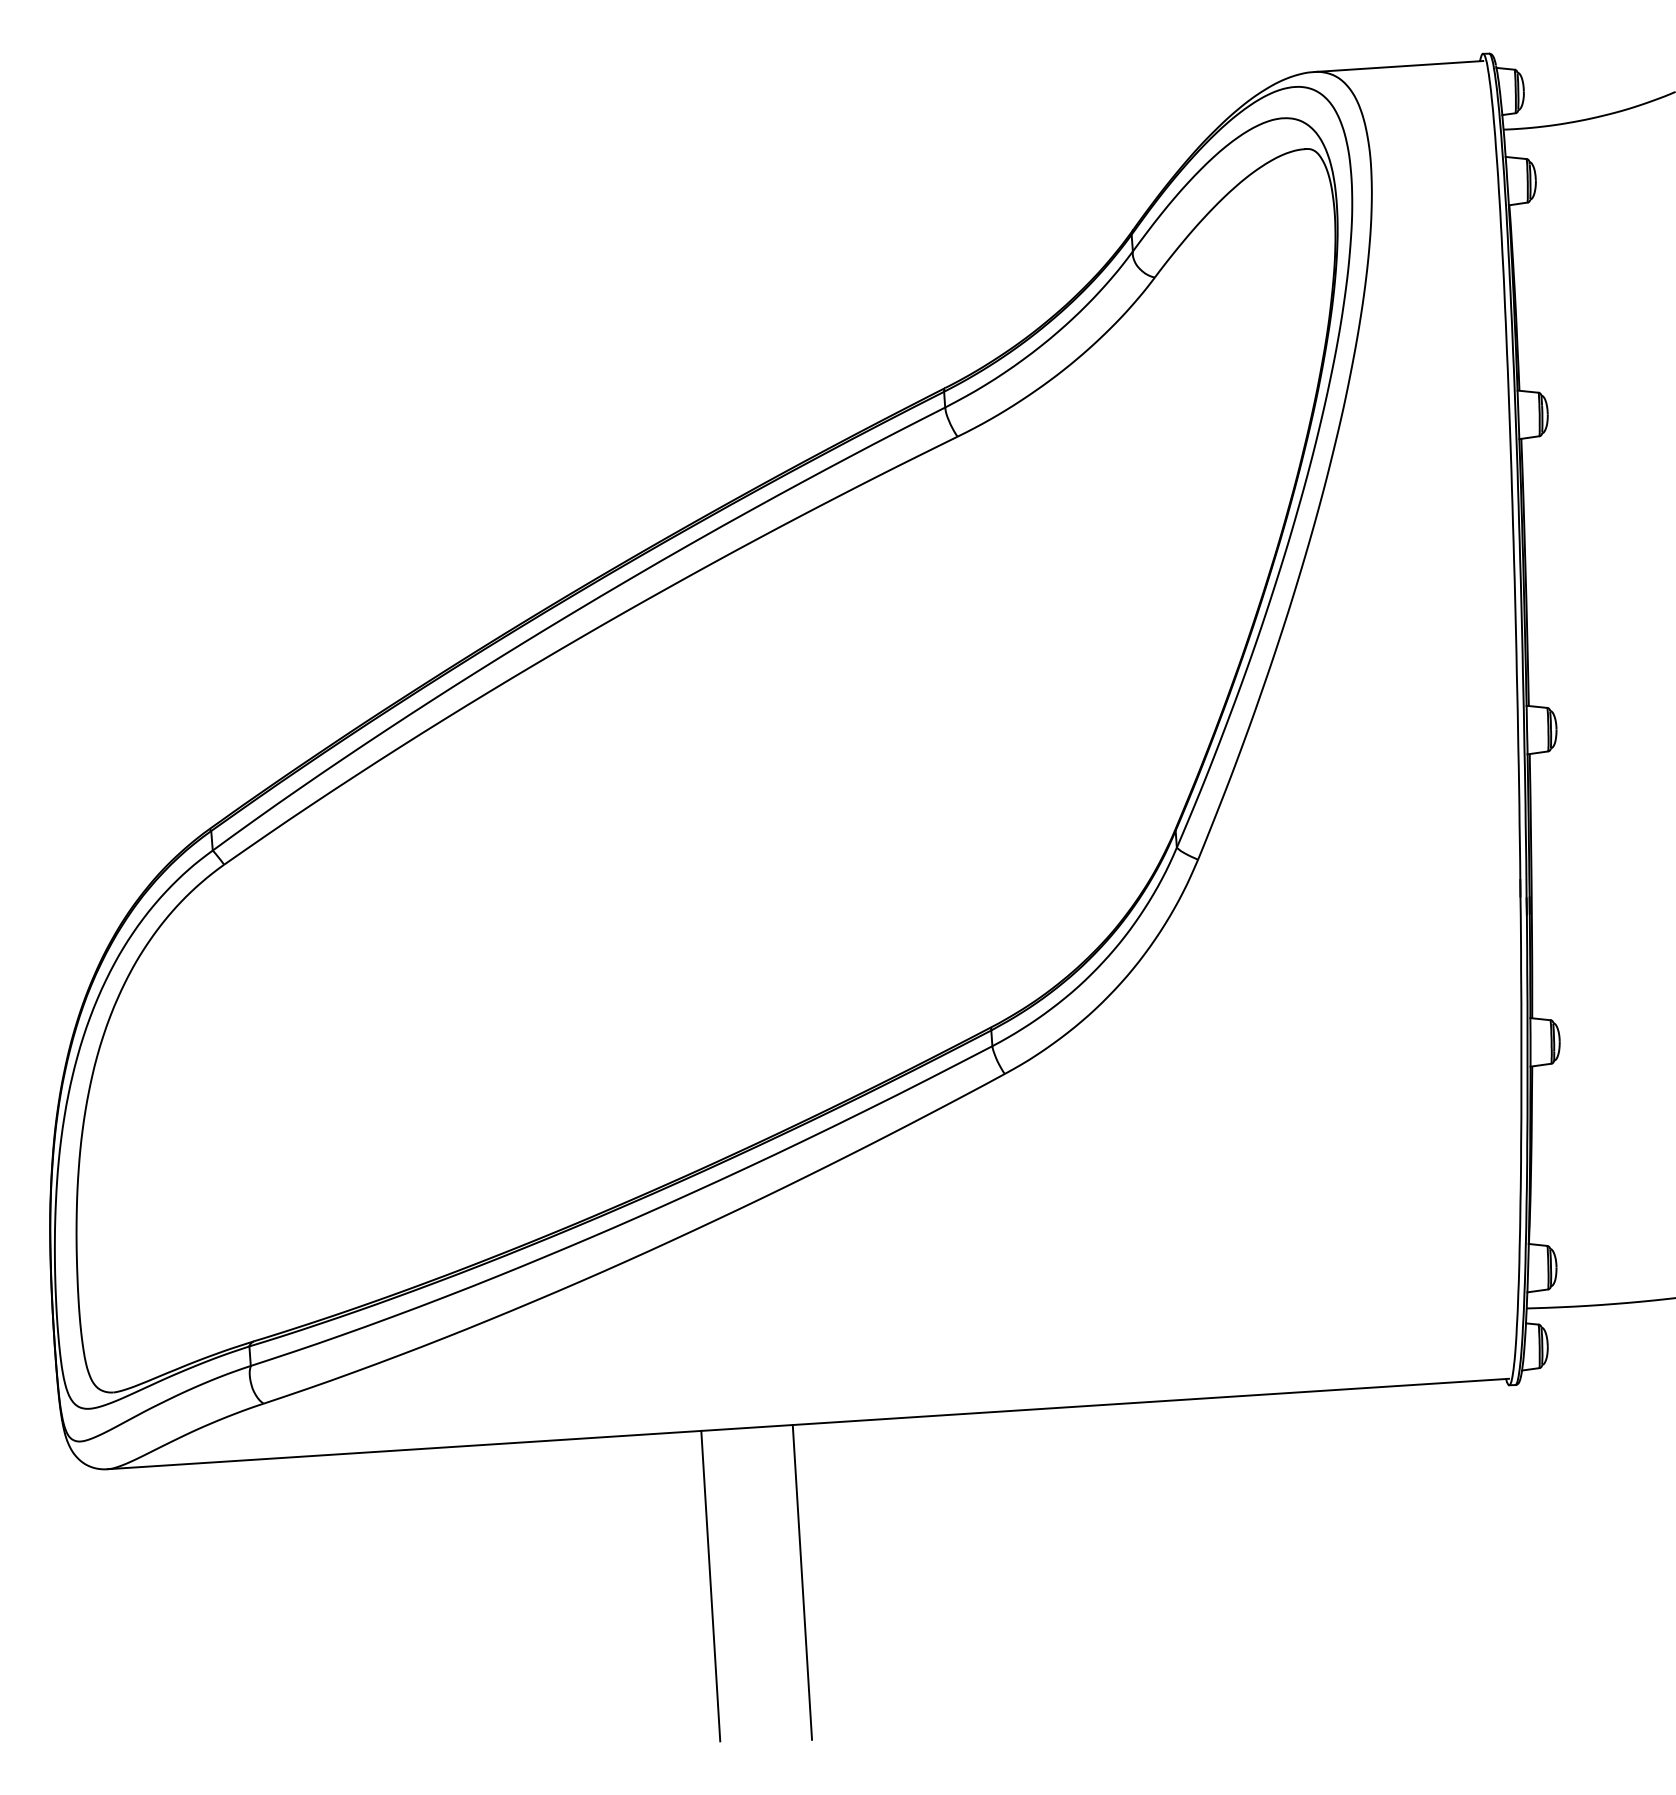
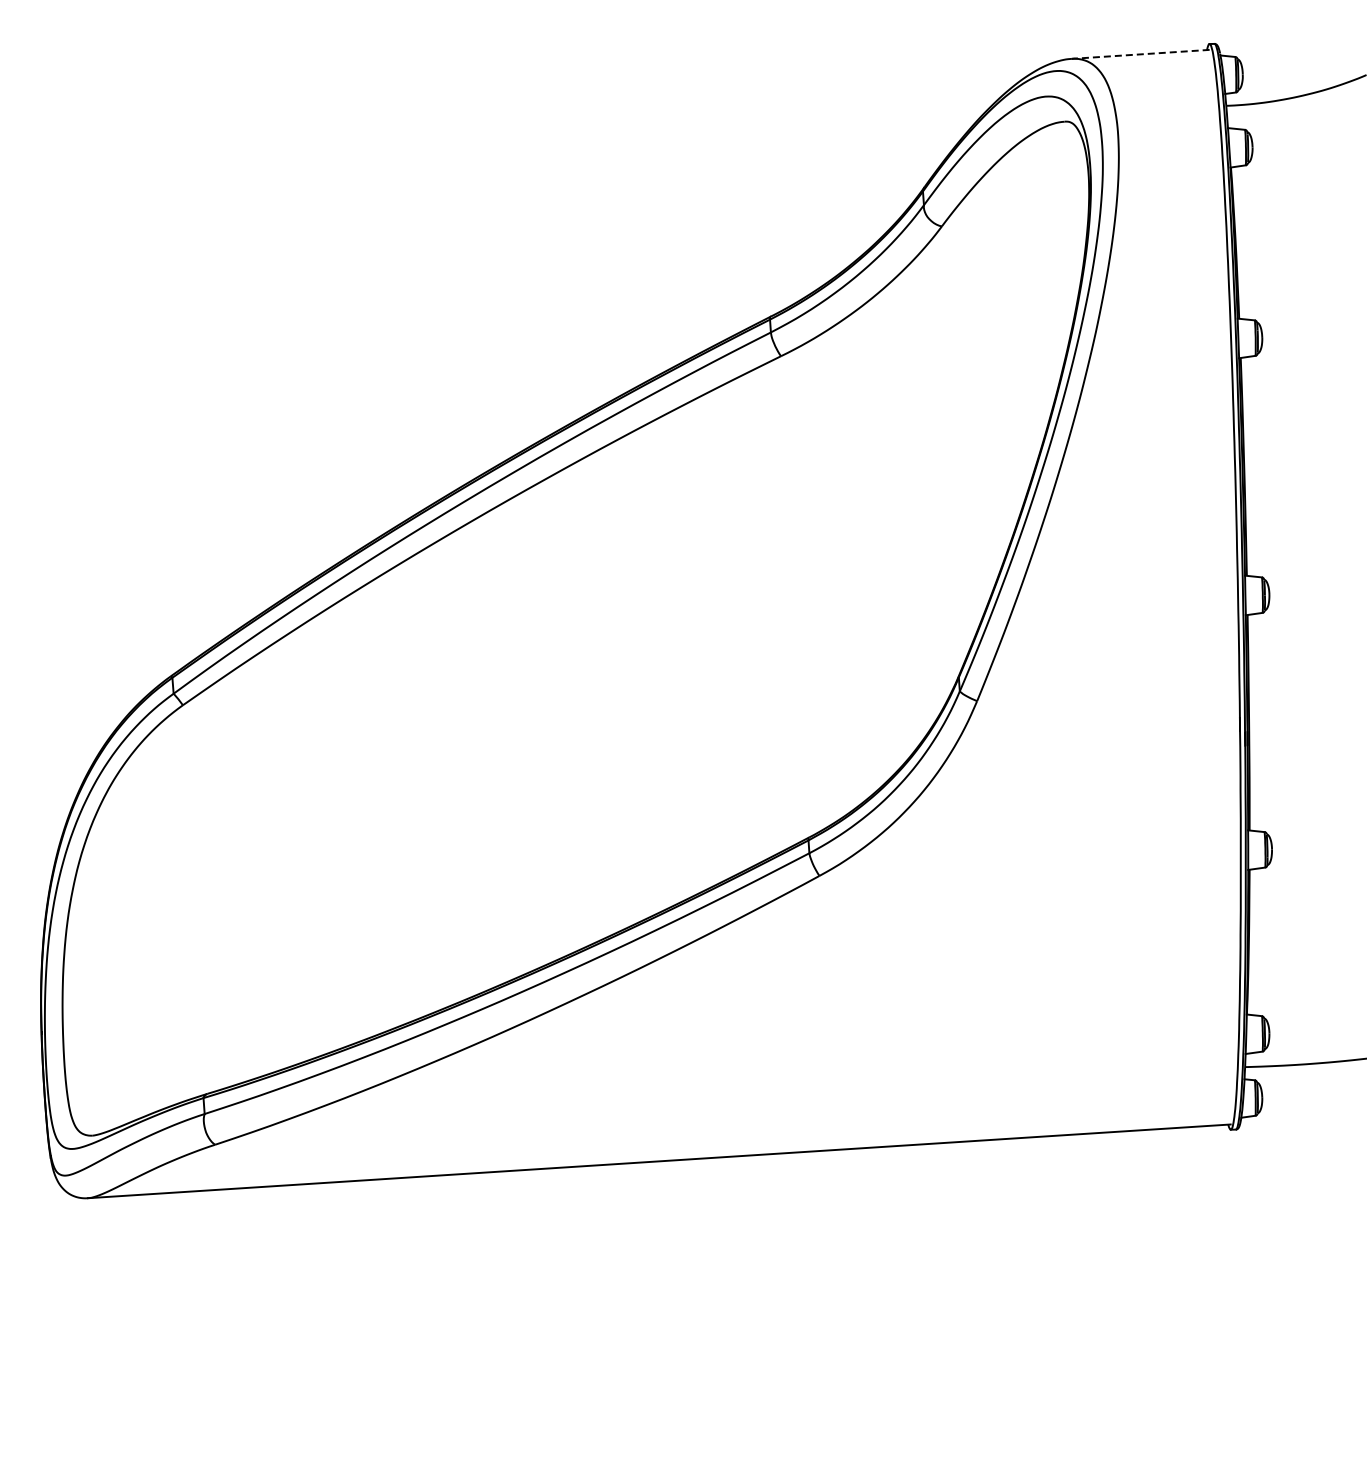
line: (1398, 66) -> (1140, 54), solid -> dashed
line: (802, 1582) -> (654, 1290), removed
line: (710, 1586) -> (579, 1293), removed

